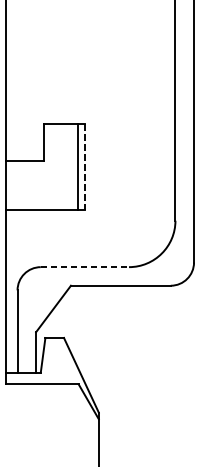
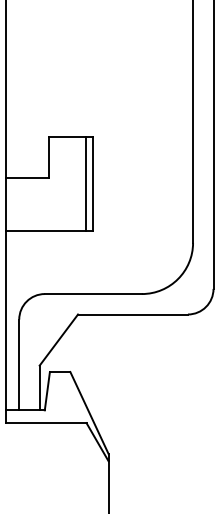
line: (85, 167) -> (93, 184), dashed -> solid
line: (85, 267) -> (93, 294), dashed -> solid

